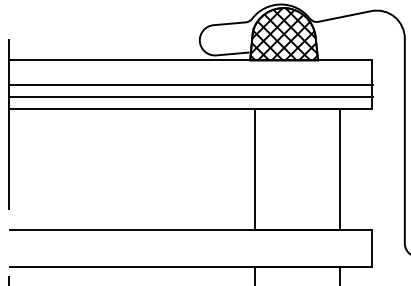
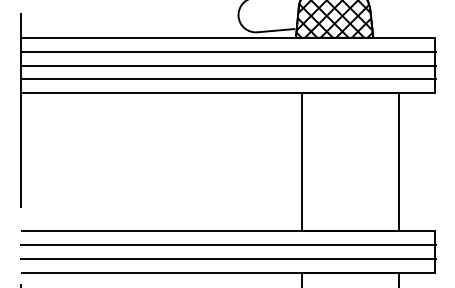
line: (191, 72) -> (229, 51), added
line: (190, 242) -> (227, 245), added
line: (190, 254) -> (227, 259), added

